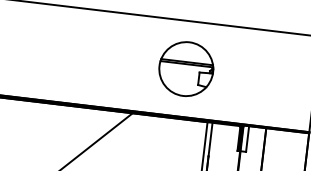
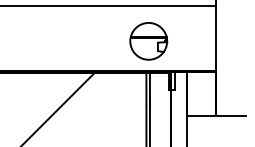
part: (185, 69) -> (148, 41), moved

